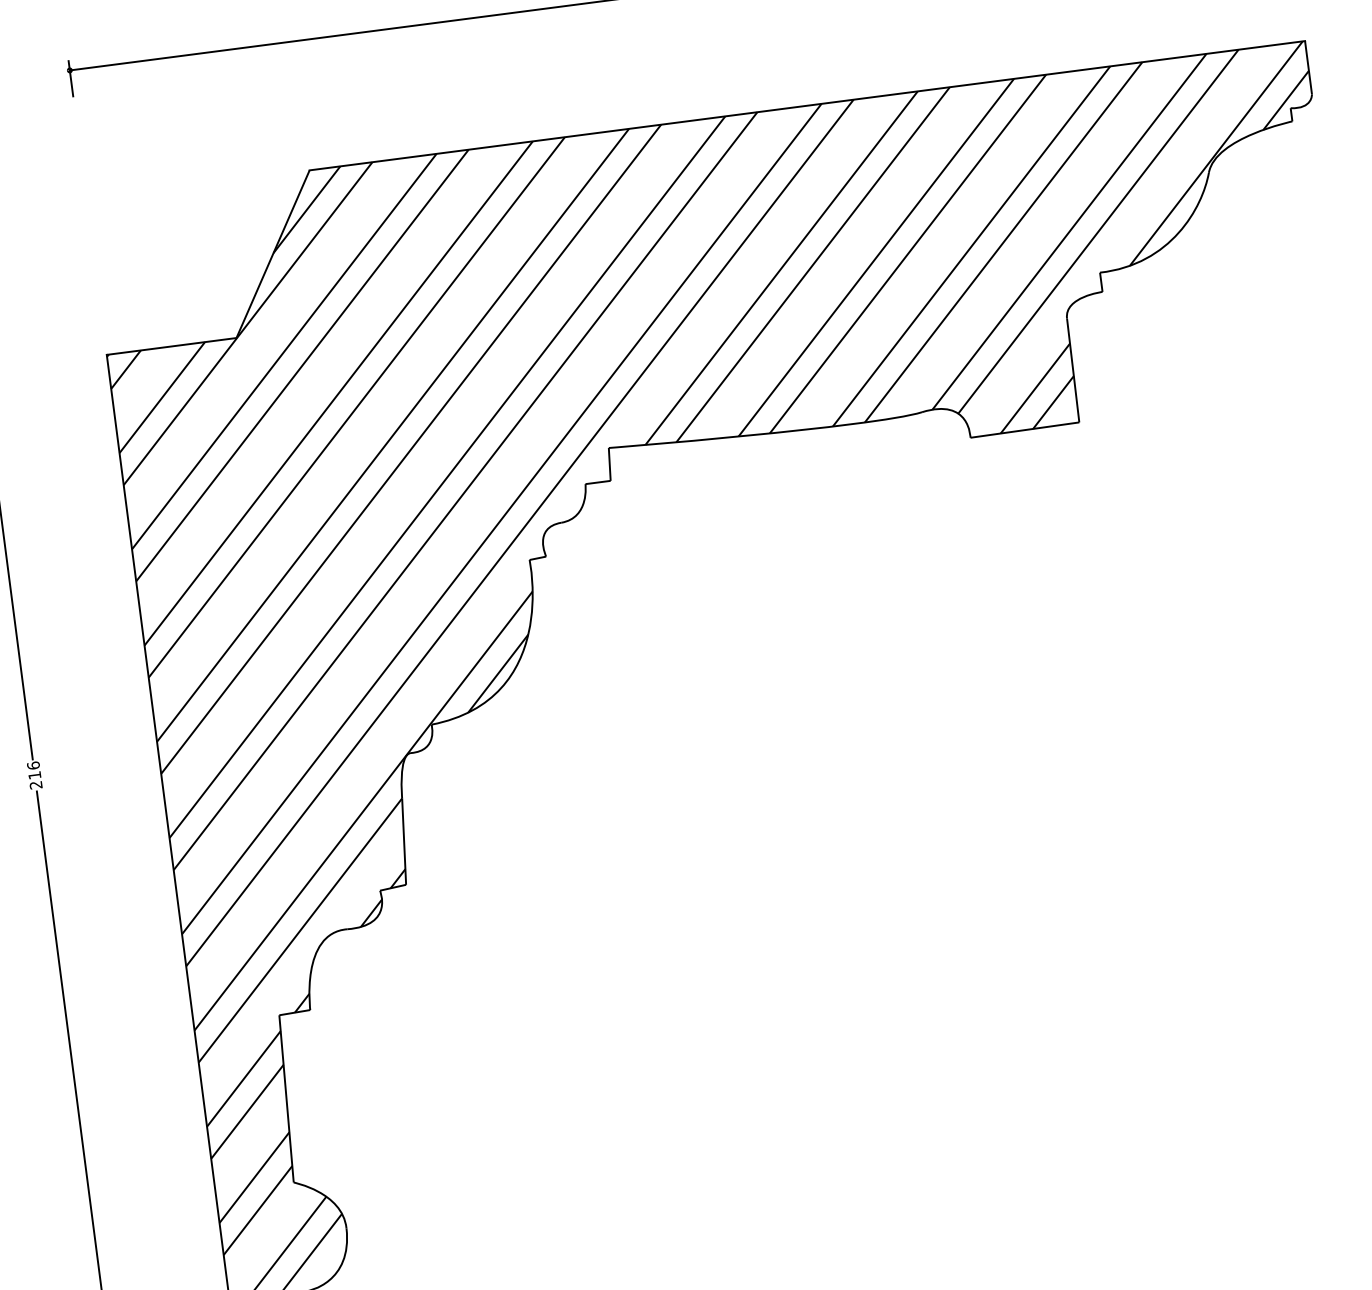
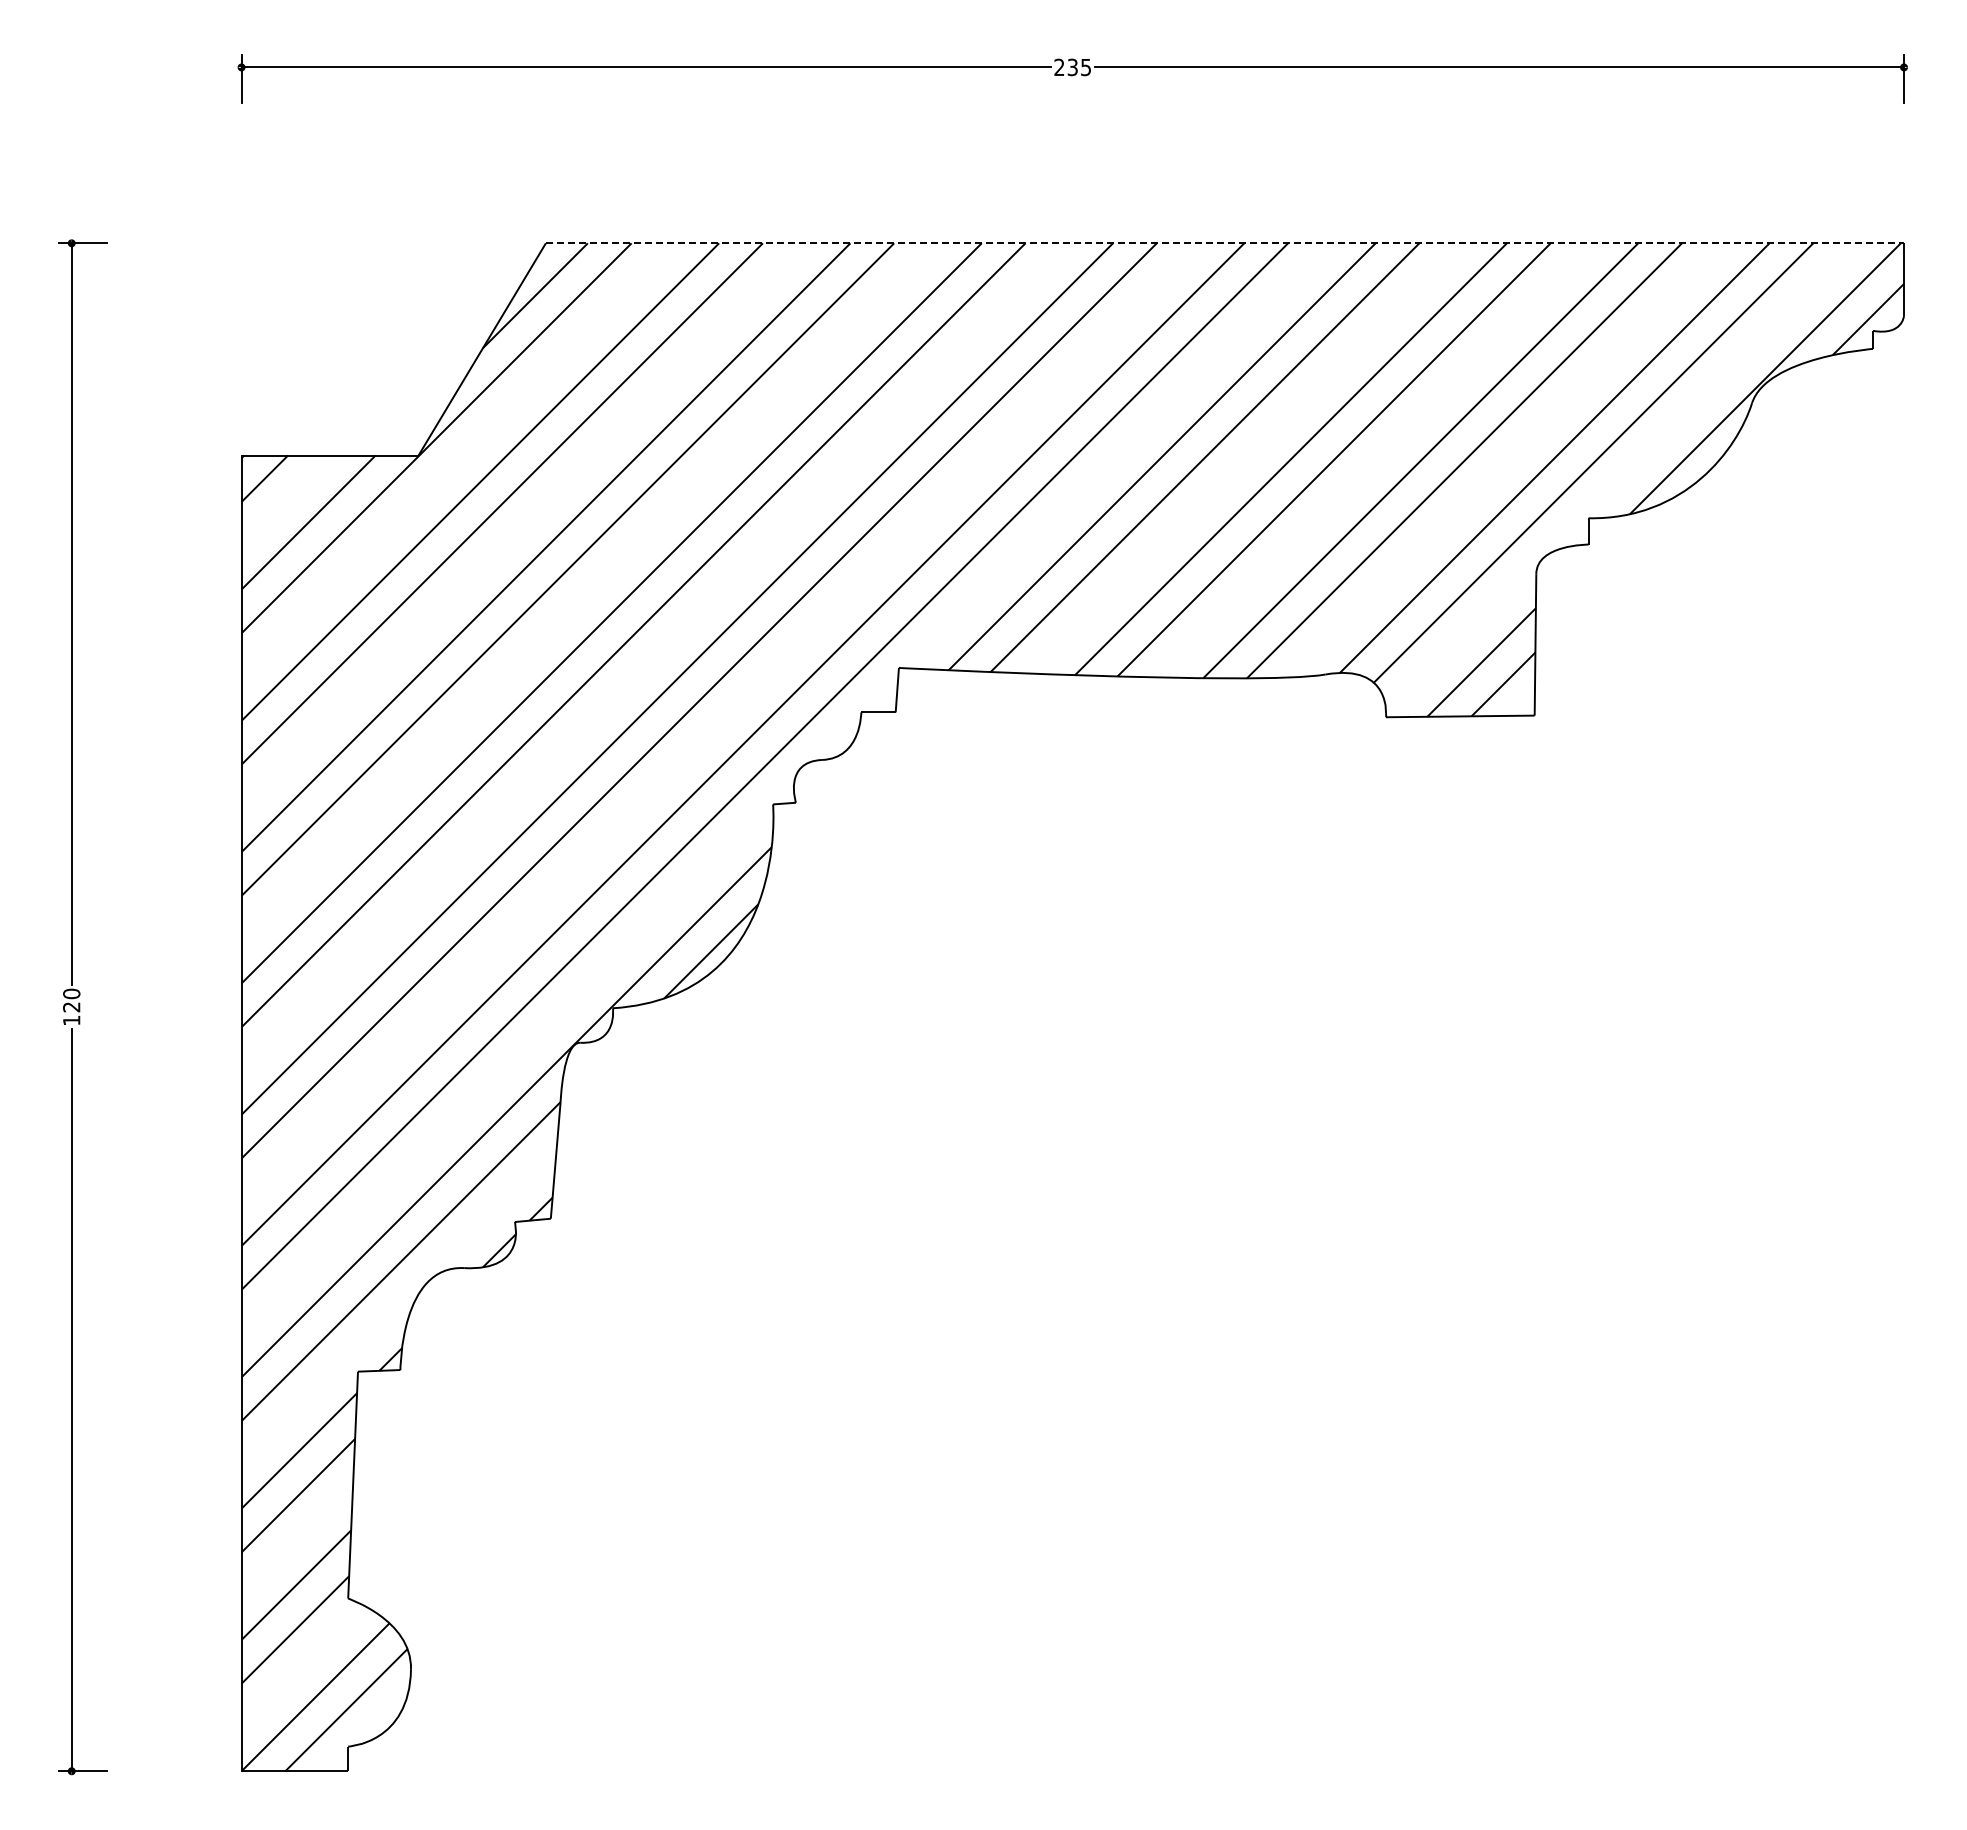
line: (807, 105) -> (1225, 243), solid -> dashed
text: (34, 774) -> (71, 1006), 216 -> 120

